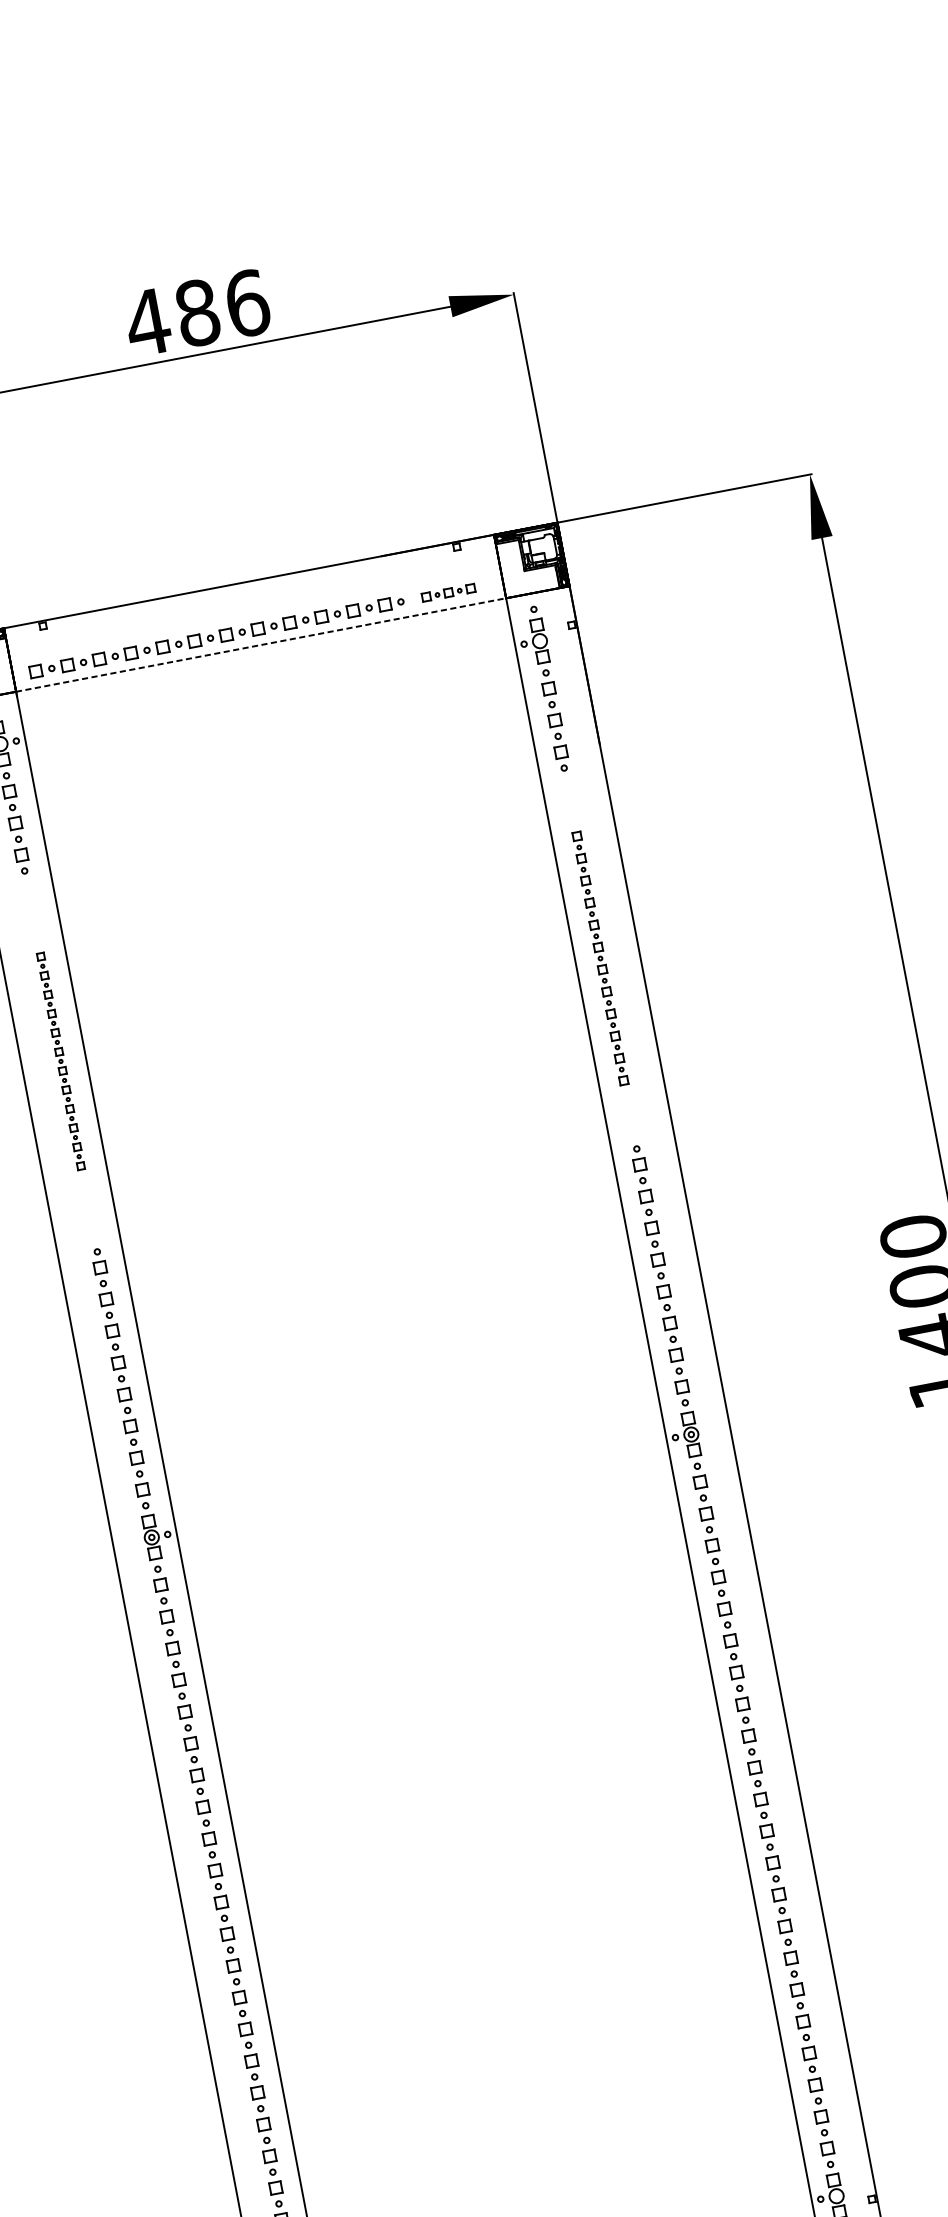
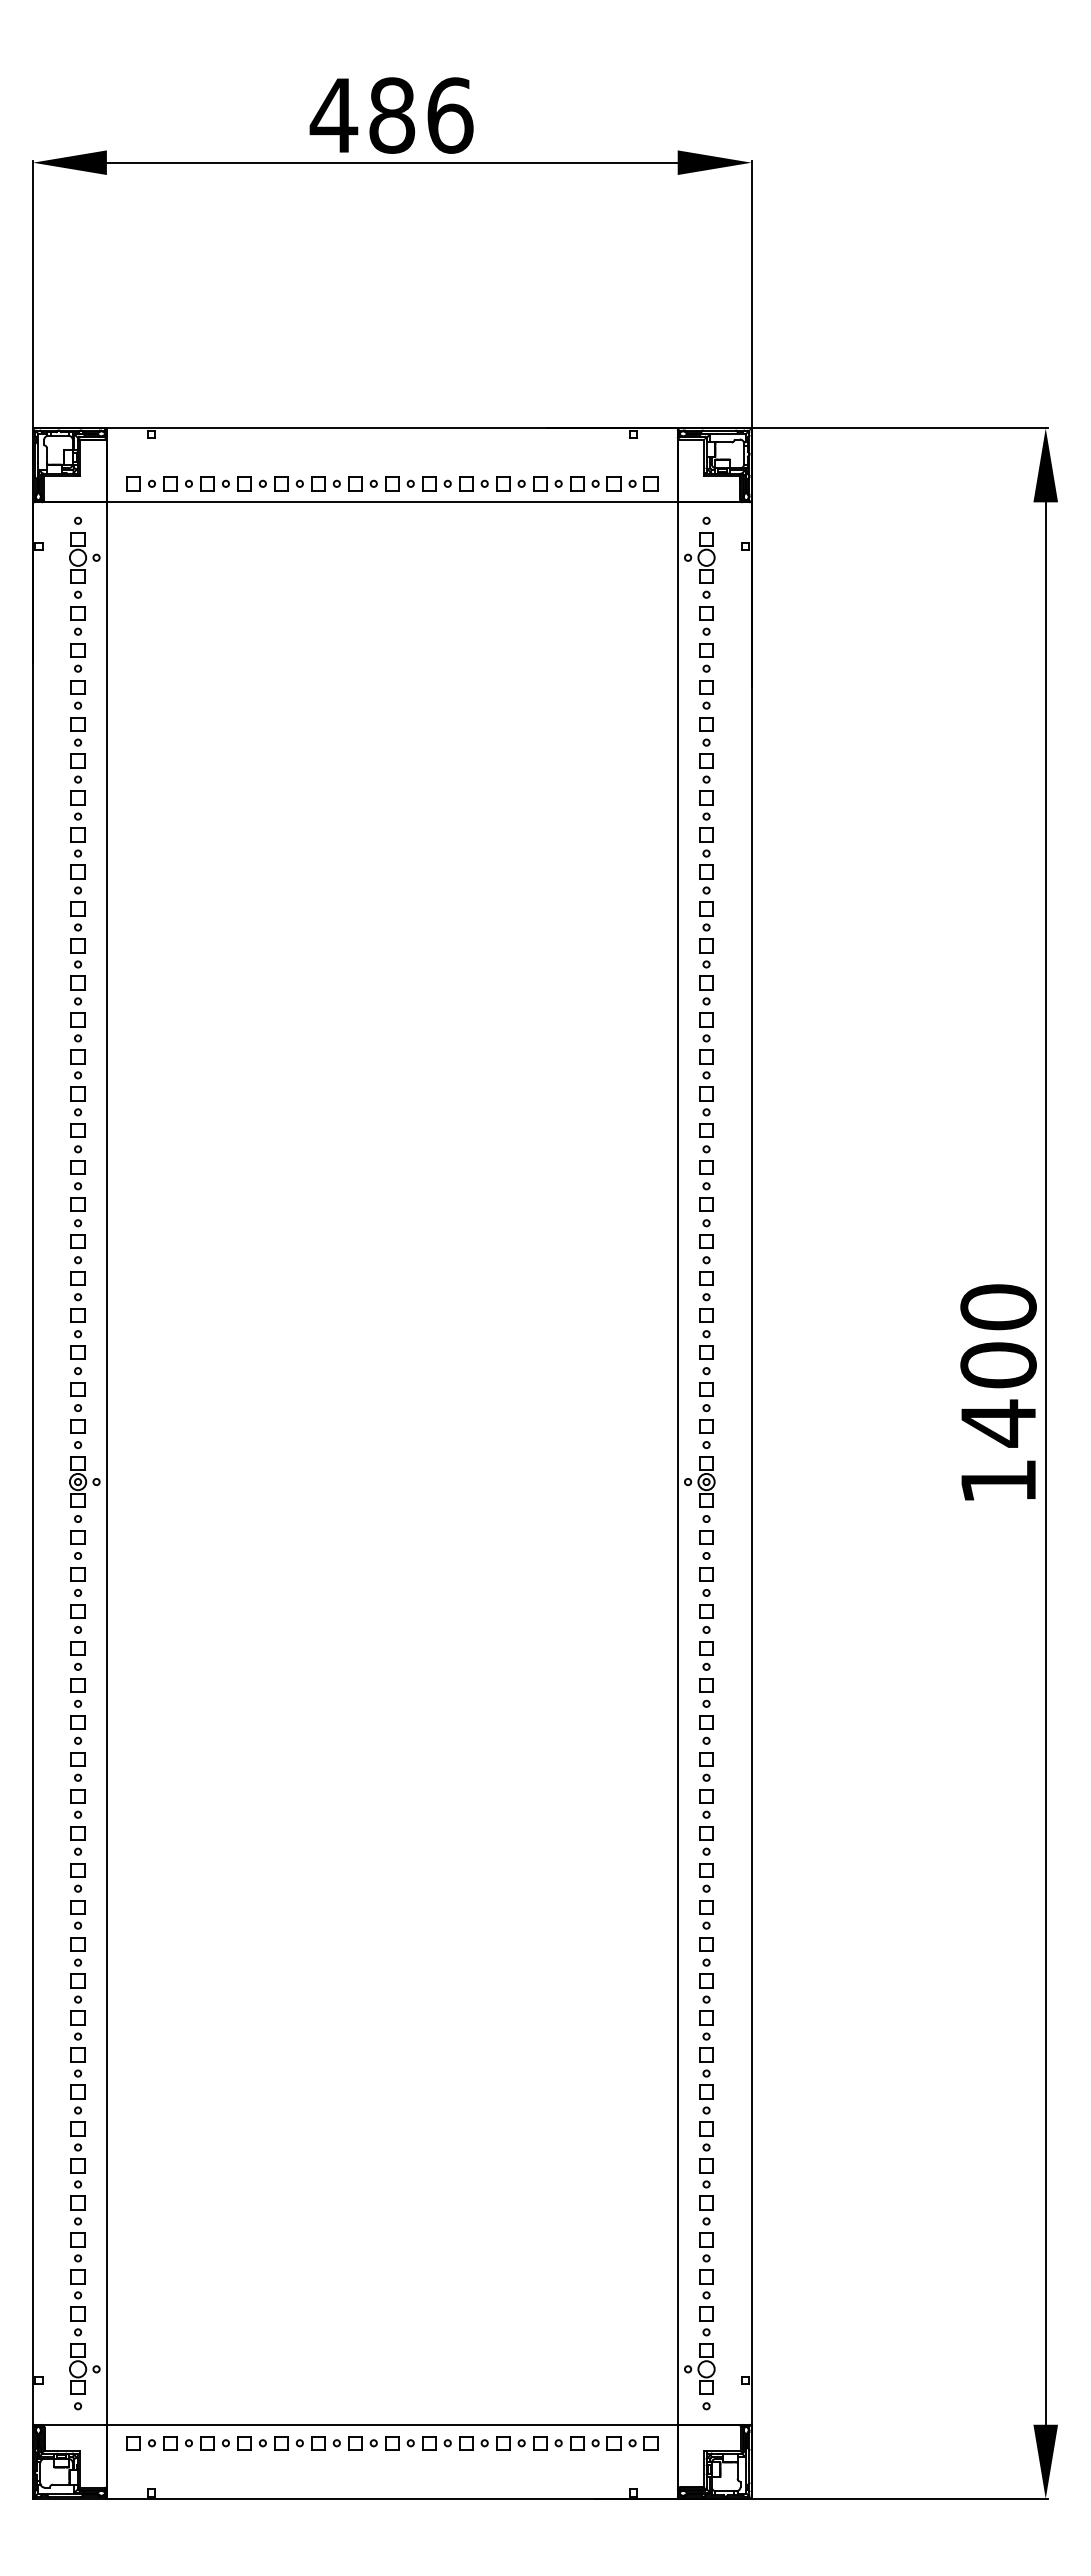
part: (448, 592) -> (614, 483), size x1.43
line: (292, 639) -> (428, 502), dashed -> solid
part: (600, 958) -> (706, 927), size x1.43
part: (60, 1061) -> (77, 927), size x1.67

